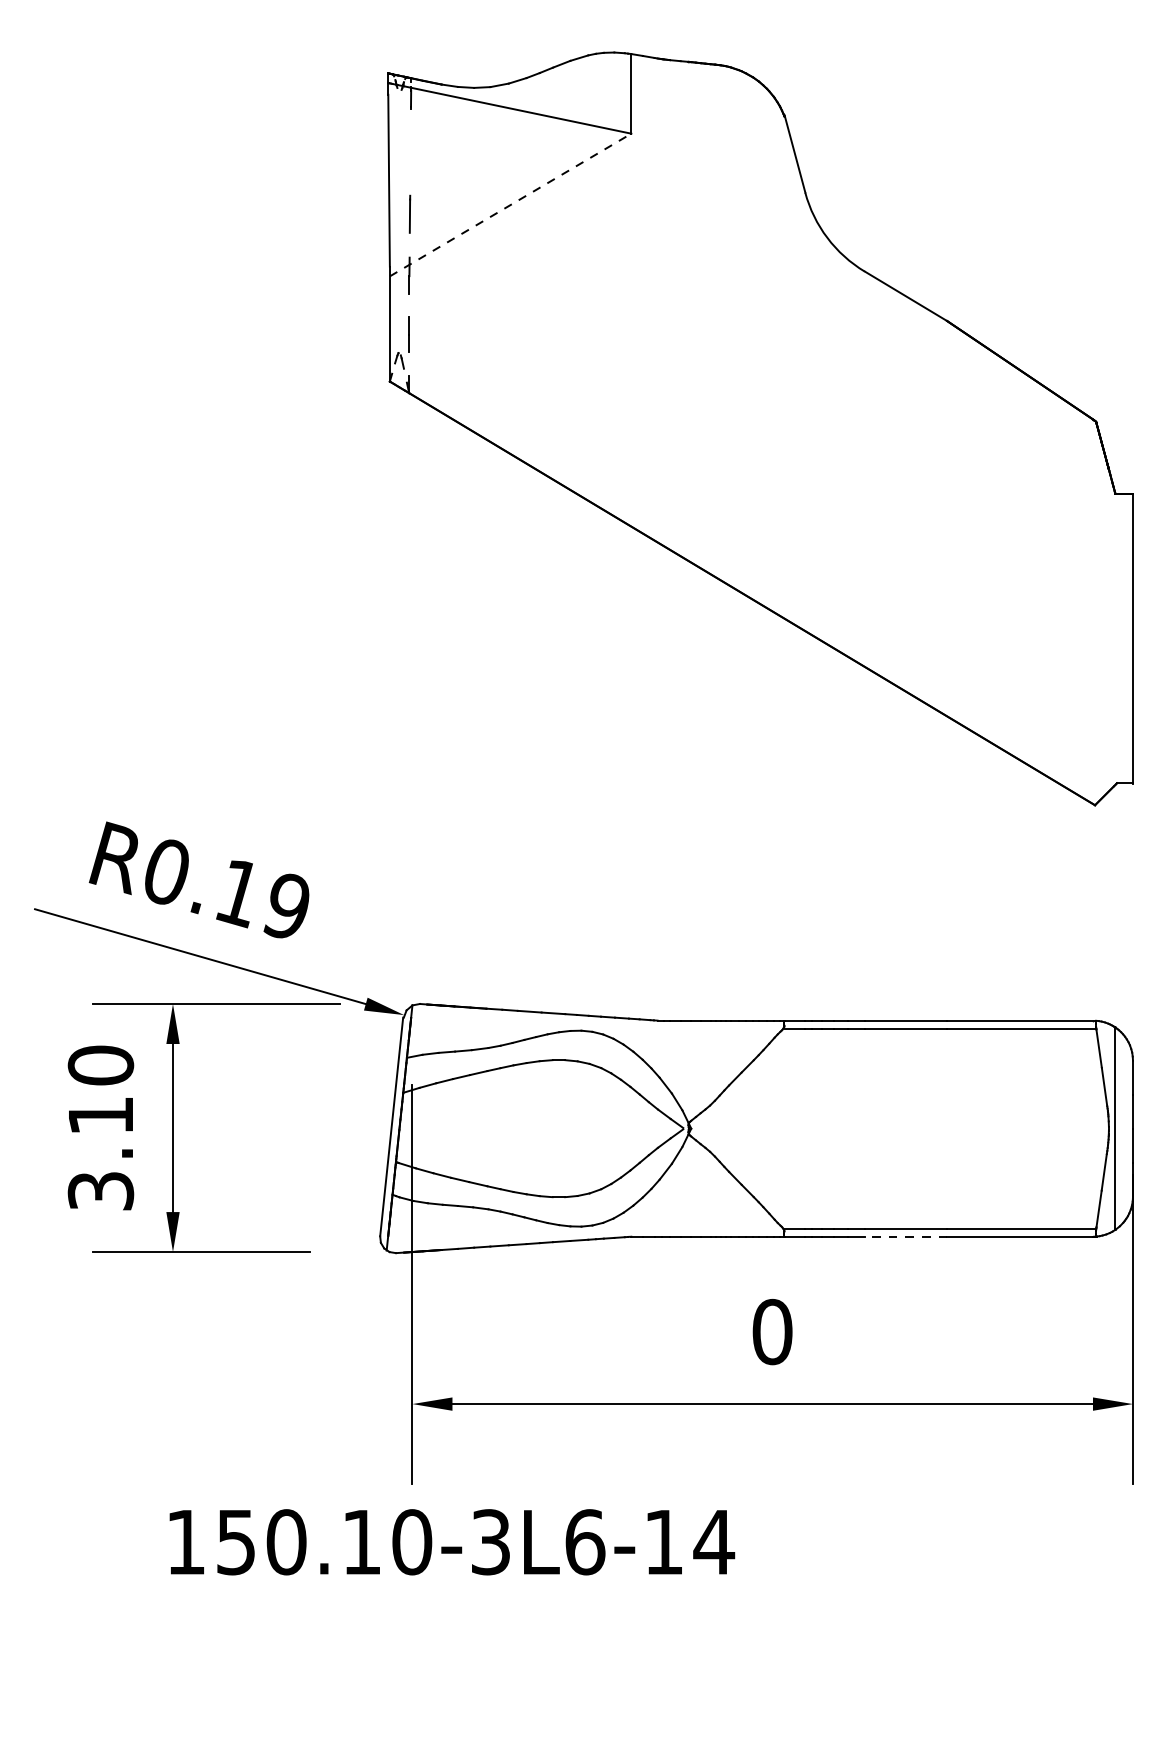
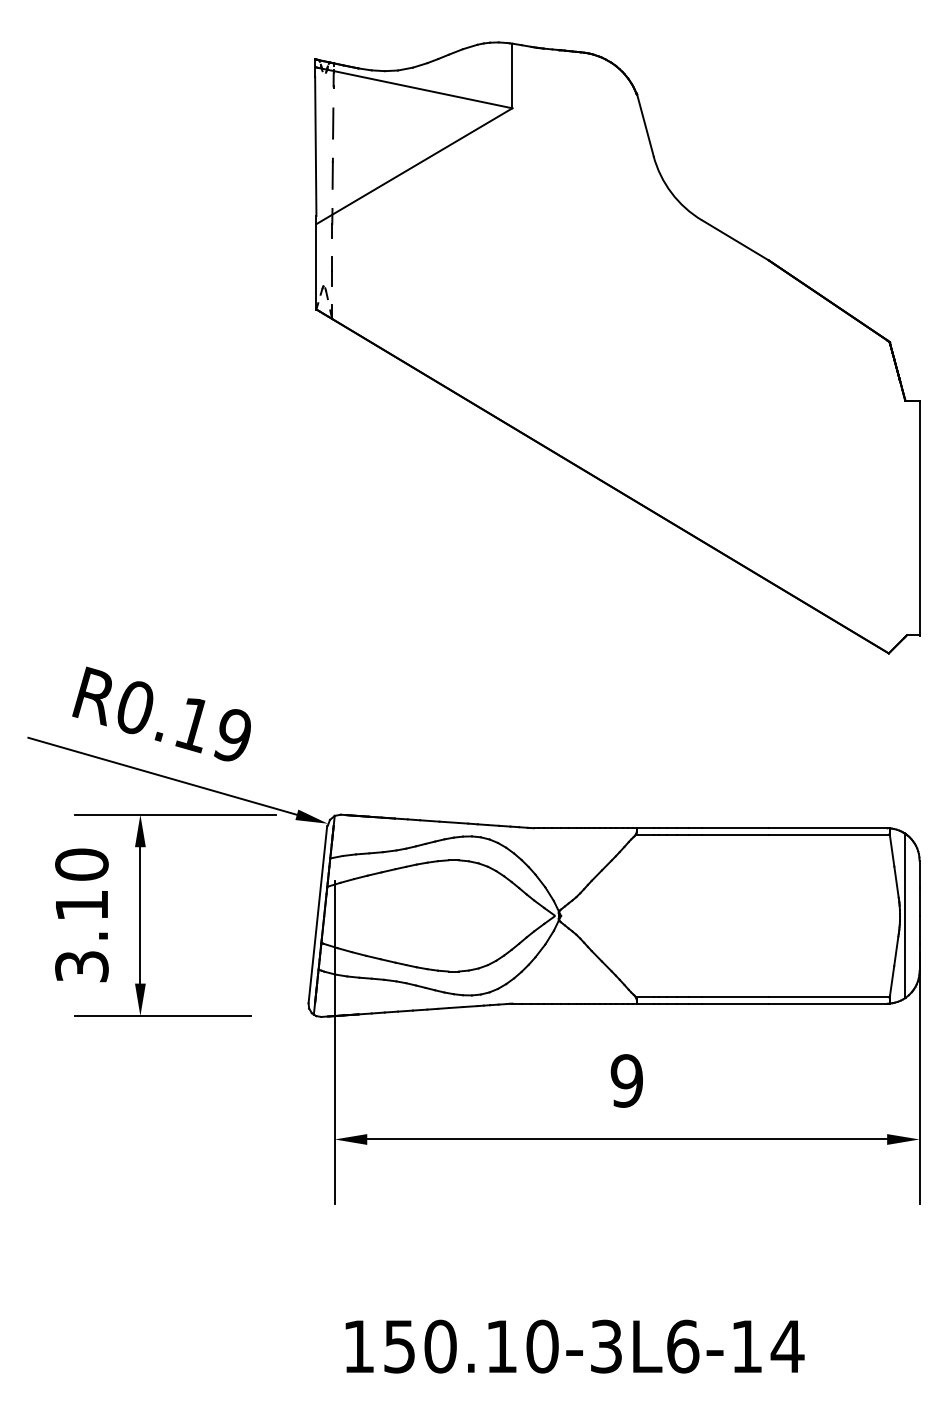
line: (410, 152) -> (333, 123), added
line: (510, 205) -> (414, 166), dashed -> solid
line: (904, 1236) -> (734, 1003), dashed -> solid
text: (771, 1331) -> (626, 1080), 0 -> 9
text: (451, 1542) -> (574, 1346), moved

